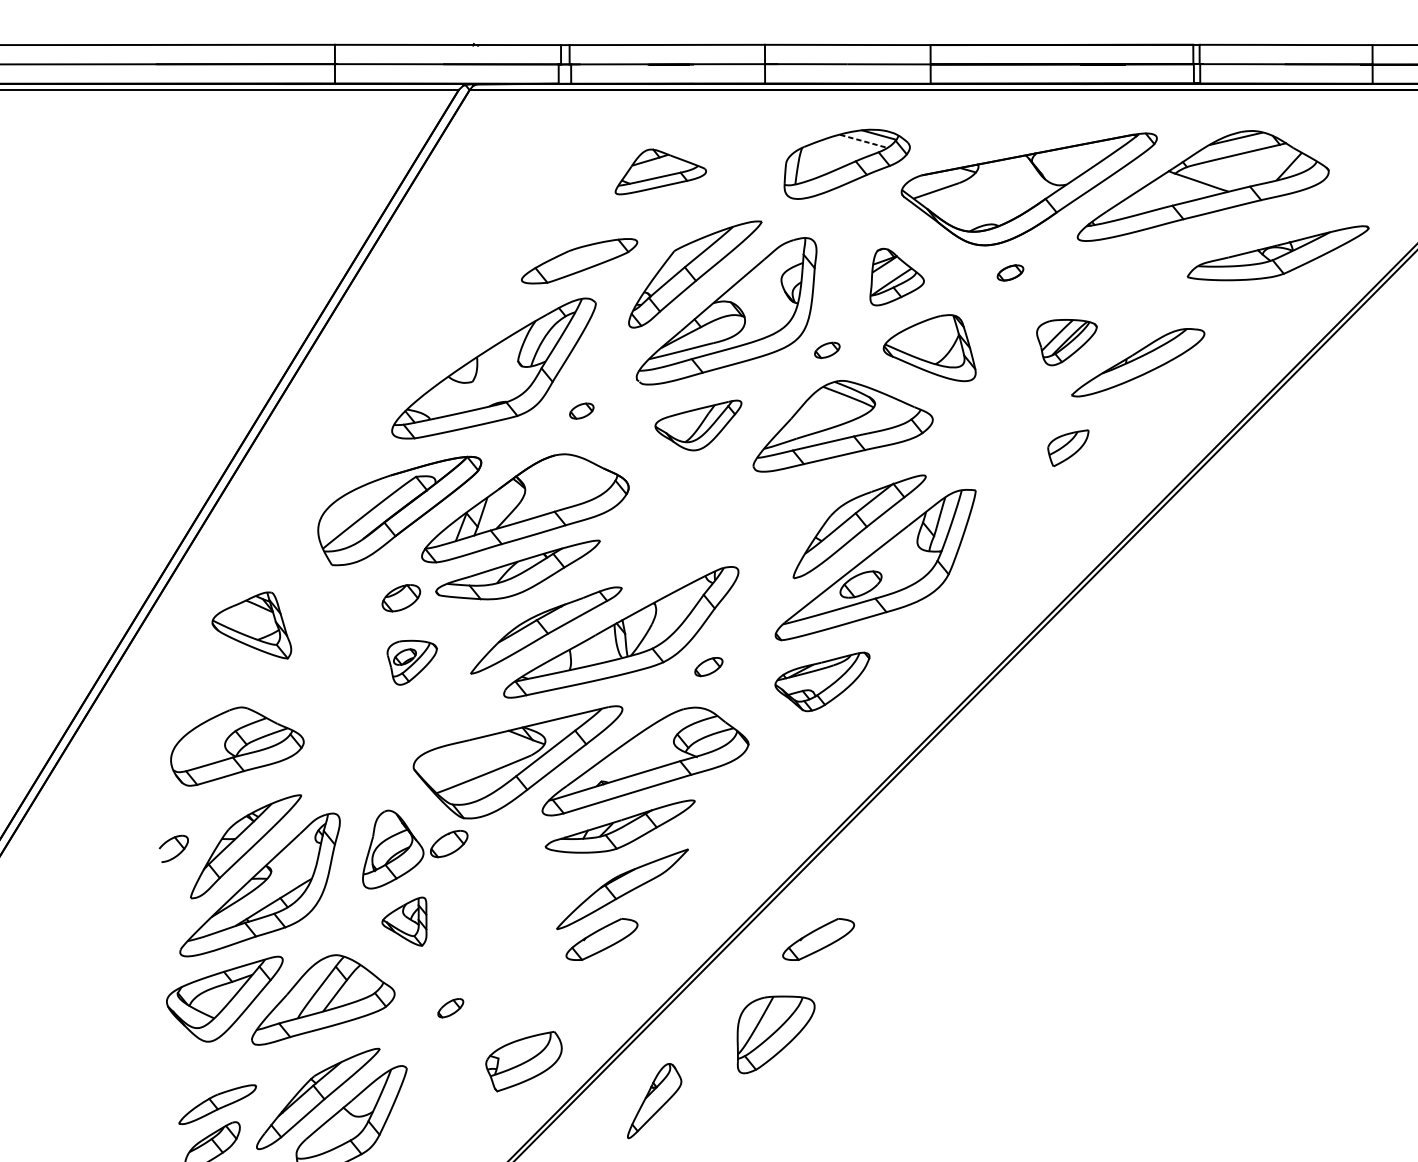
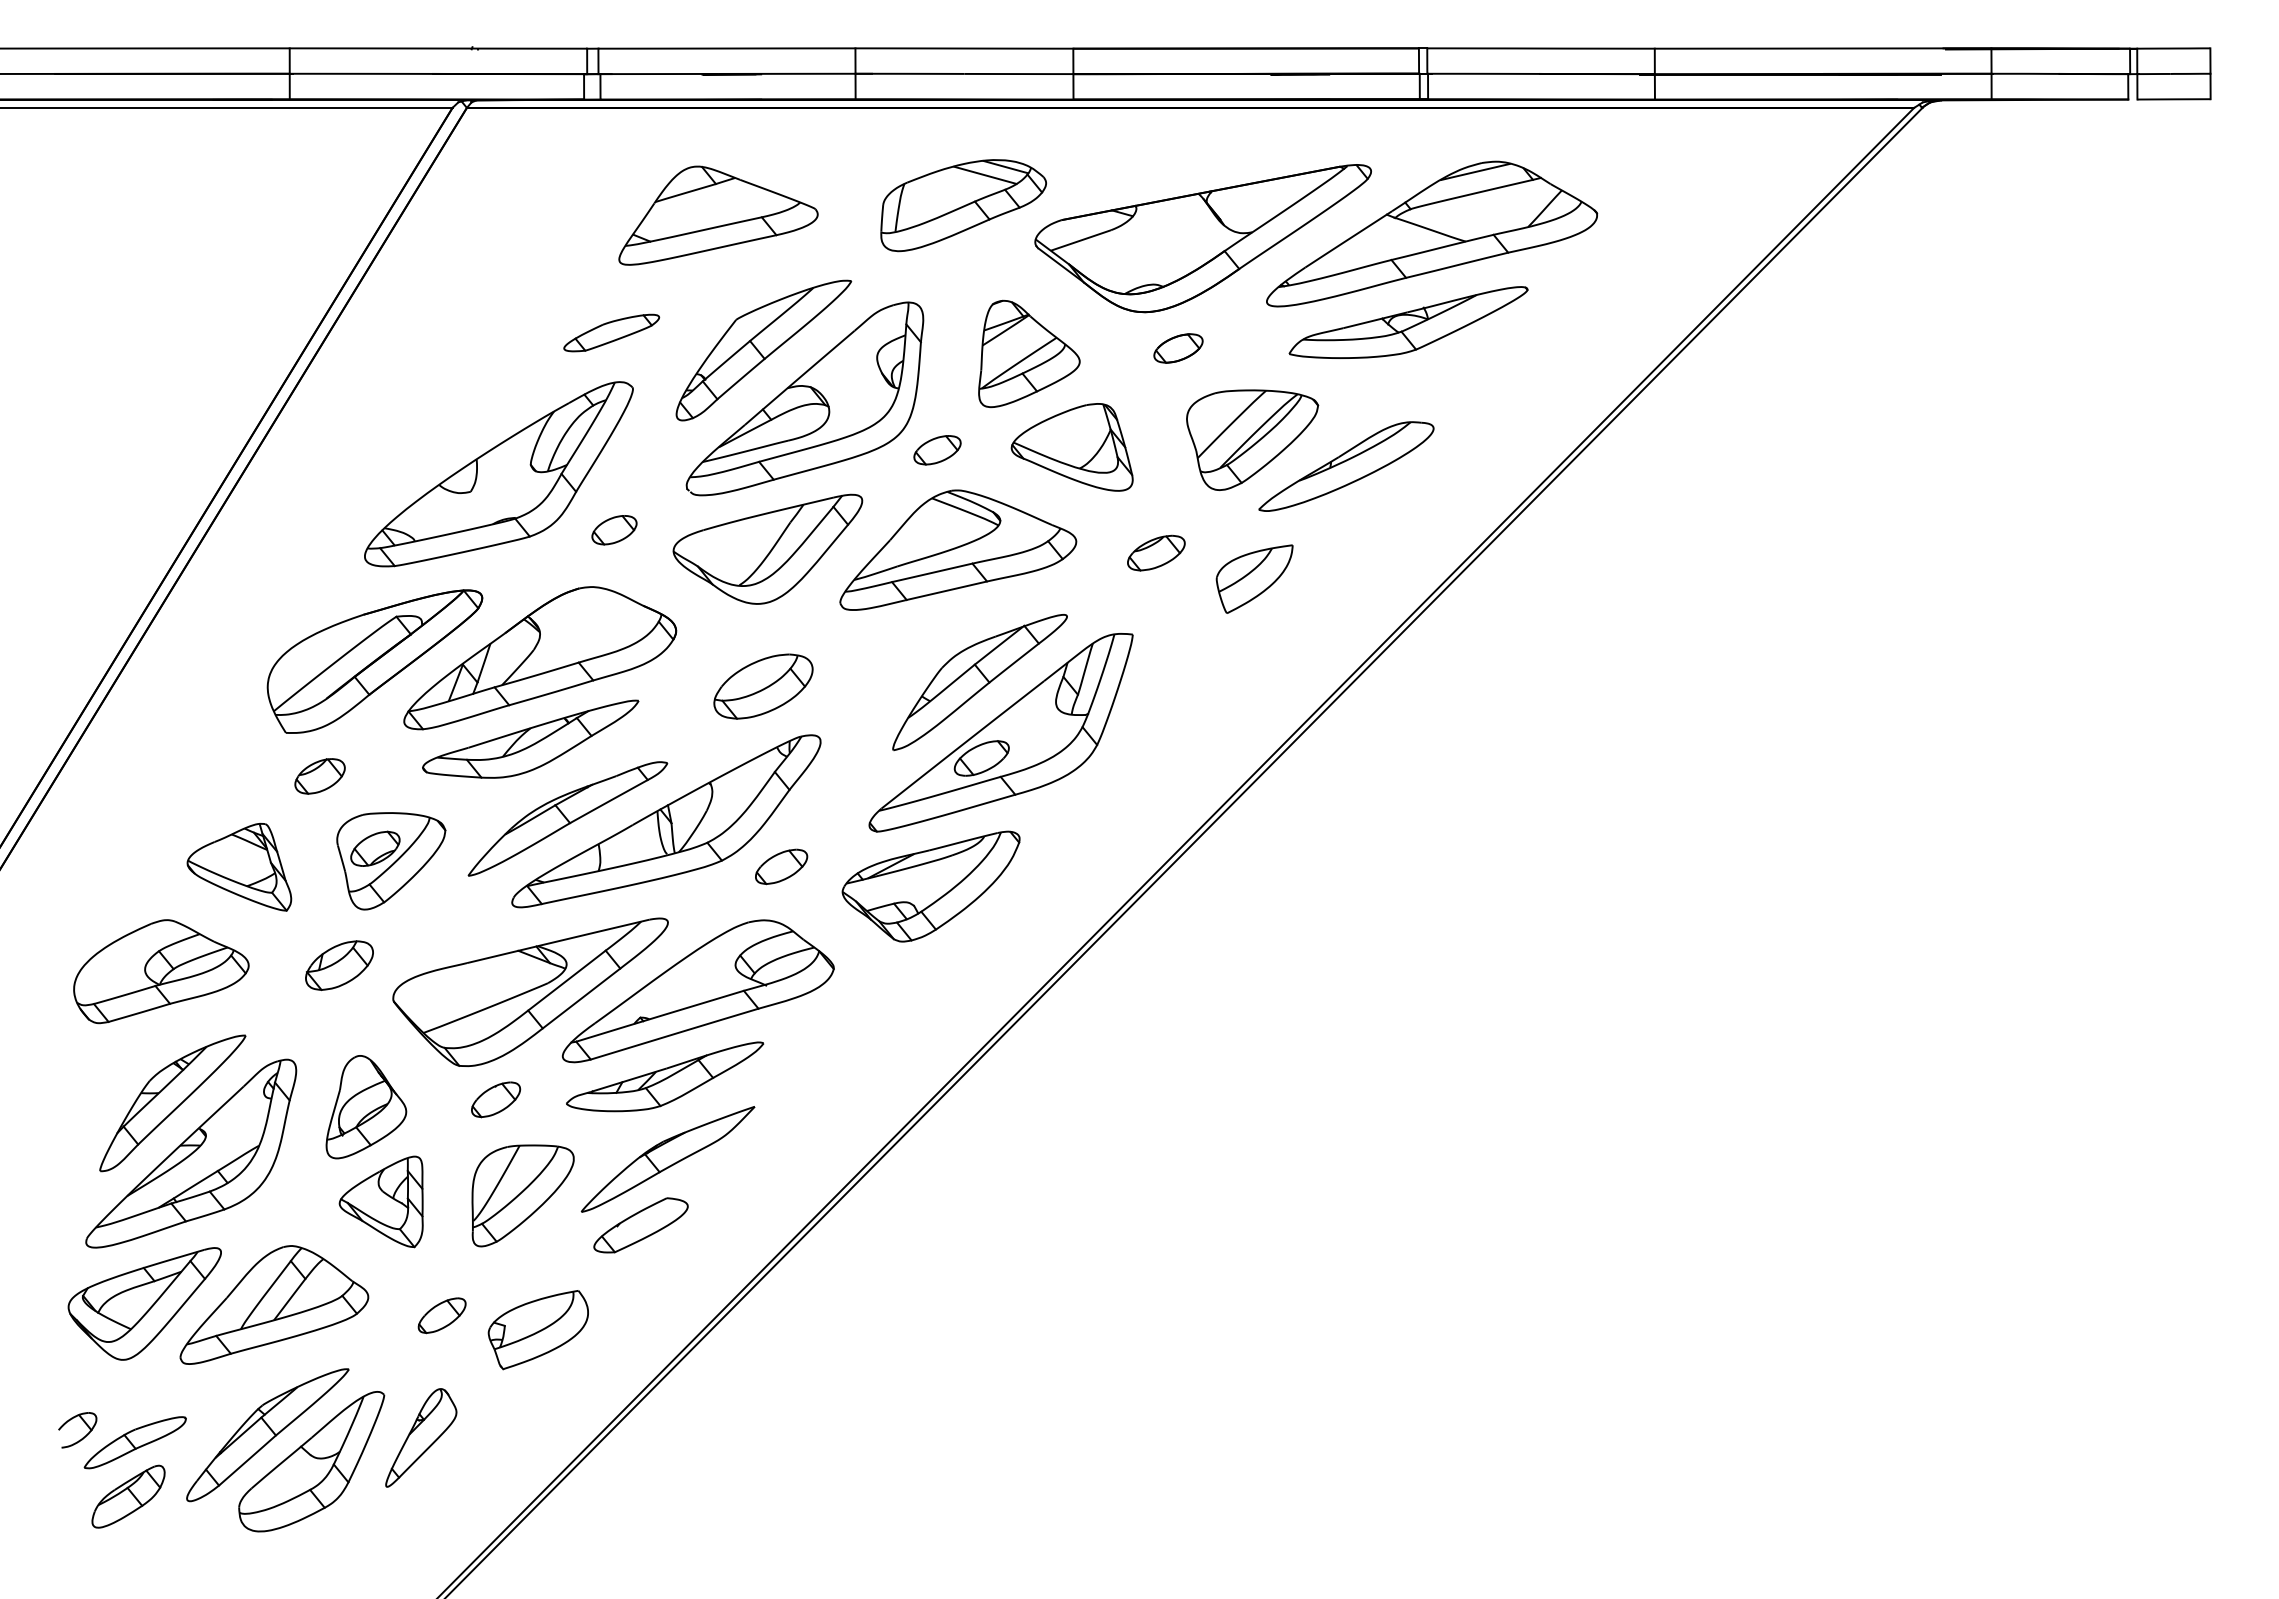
line: (863, 141) -> (985, 175), dashed -> solid
part: (660, 171) -> (718, 215), size x1.67
part: (1278, 253) -> (1408, 322), moved
part: (579, 260) -> (611, 332), size x0.62
part: (1010, 272) -> (1178, 348), size x1.43
part: (897, 276) -> (1029, 353), size x1.43
part: (1066, 342) -> (1252, 439), size x1.67
part: (827, 350) -> (937, 450), size x1.43
part: (581, 411) -> (614, 530), size x1.43
part: (698, 424) -> (767, 548), size x1.67
part: (993, 428) -> (1156, 552), added
part: (1068, 447) -> (1254, 578), size x1.43
part: (695, 529) -> (763, 686), added
part: (400, 598) -> (319, 776), moved
part: (251, 624) -> (239, 866), moved
part: (412, 662) -> (391, 861), size x1.67
part: (708, 666) -> (781, 866), size x1.43
part: (822, 681) -> (930, 886), size x1.43
part: (372, 741) -> (339, 965), added
part: (449, 843) -> (496, 1099), moved
part: (178, 853) -> (83, 1436), moved
part: (403, 921) -> (380, 1201), size x1.43
part: (818, 939) -> (925, 1225), removed
part: (450, 1007) -> (441, 1315), size x1.43
part: (775, 1034) -> (522, 1195), moved
part: (523, 1061) -> (537, 1330), moved
part: (654, 1100) -> (421, 1437), moved

